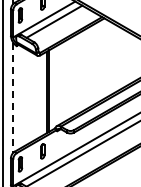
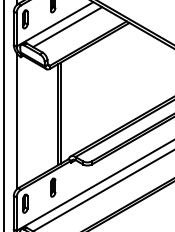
line: (13, 97) -> (16, 120), dashed -> solid

